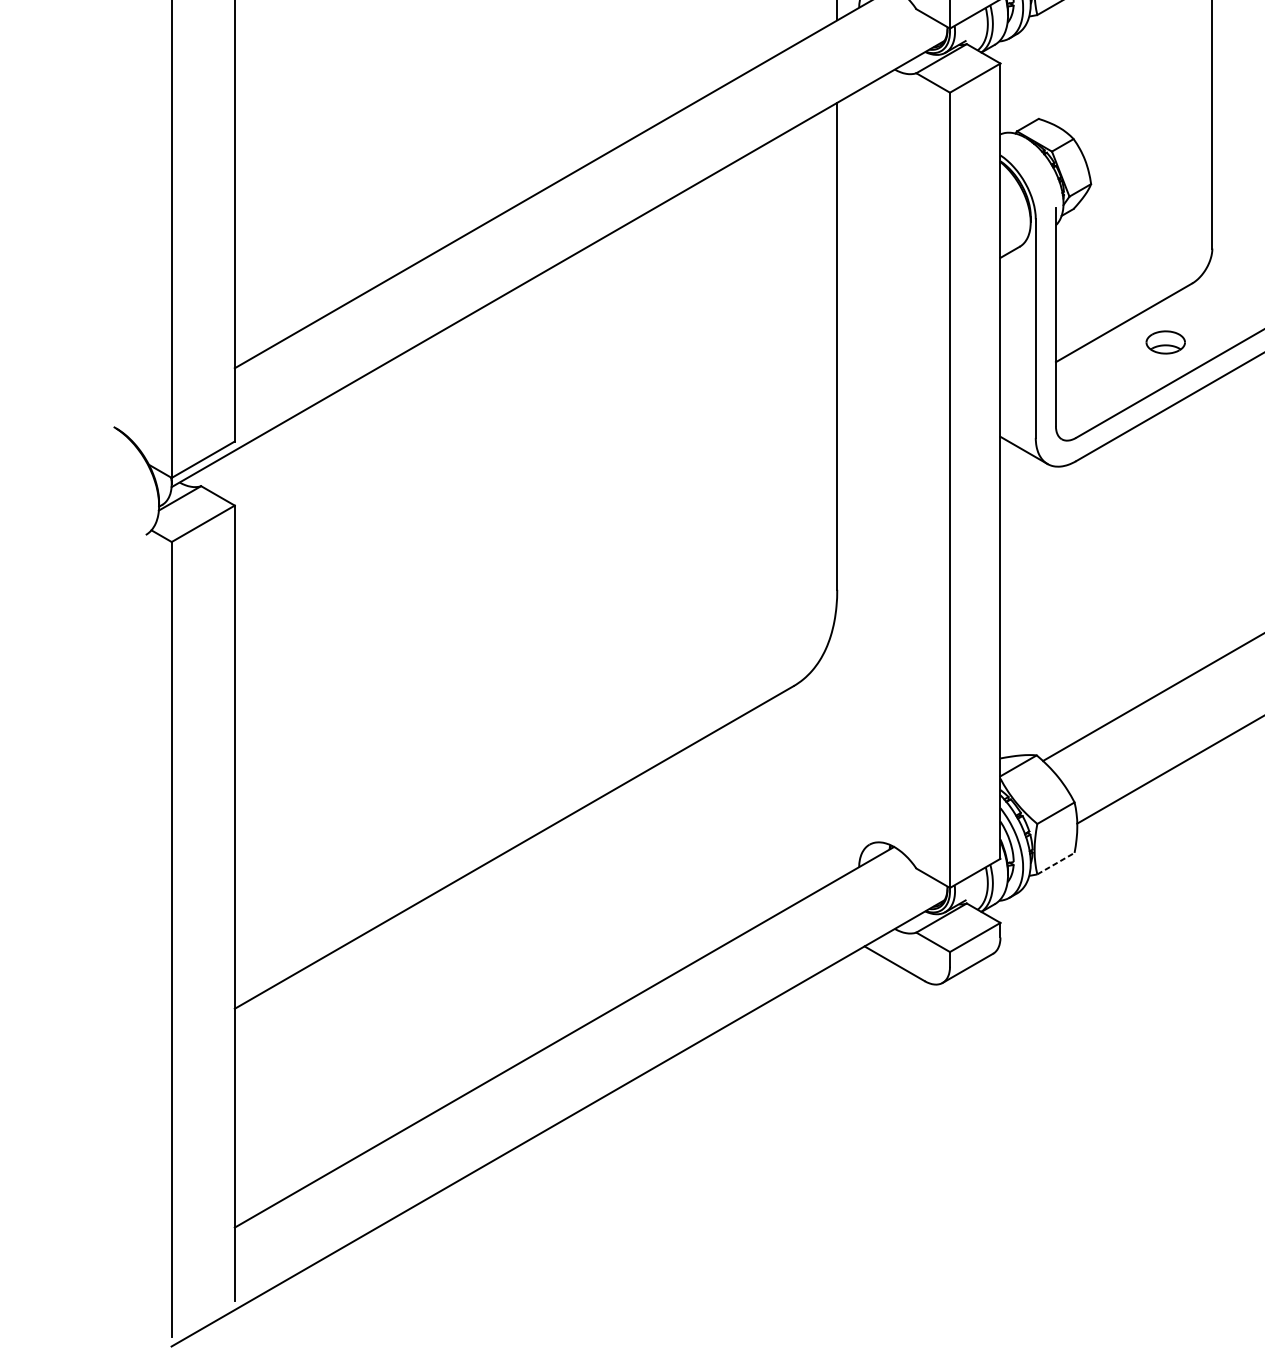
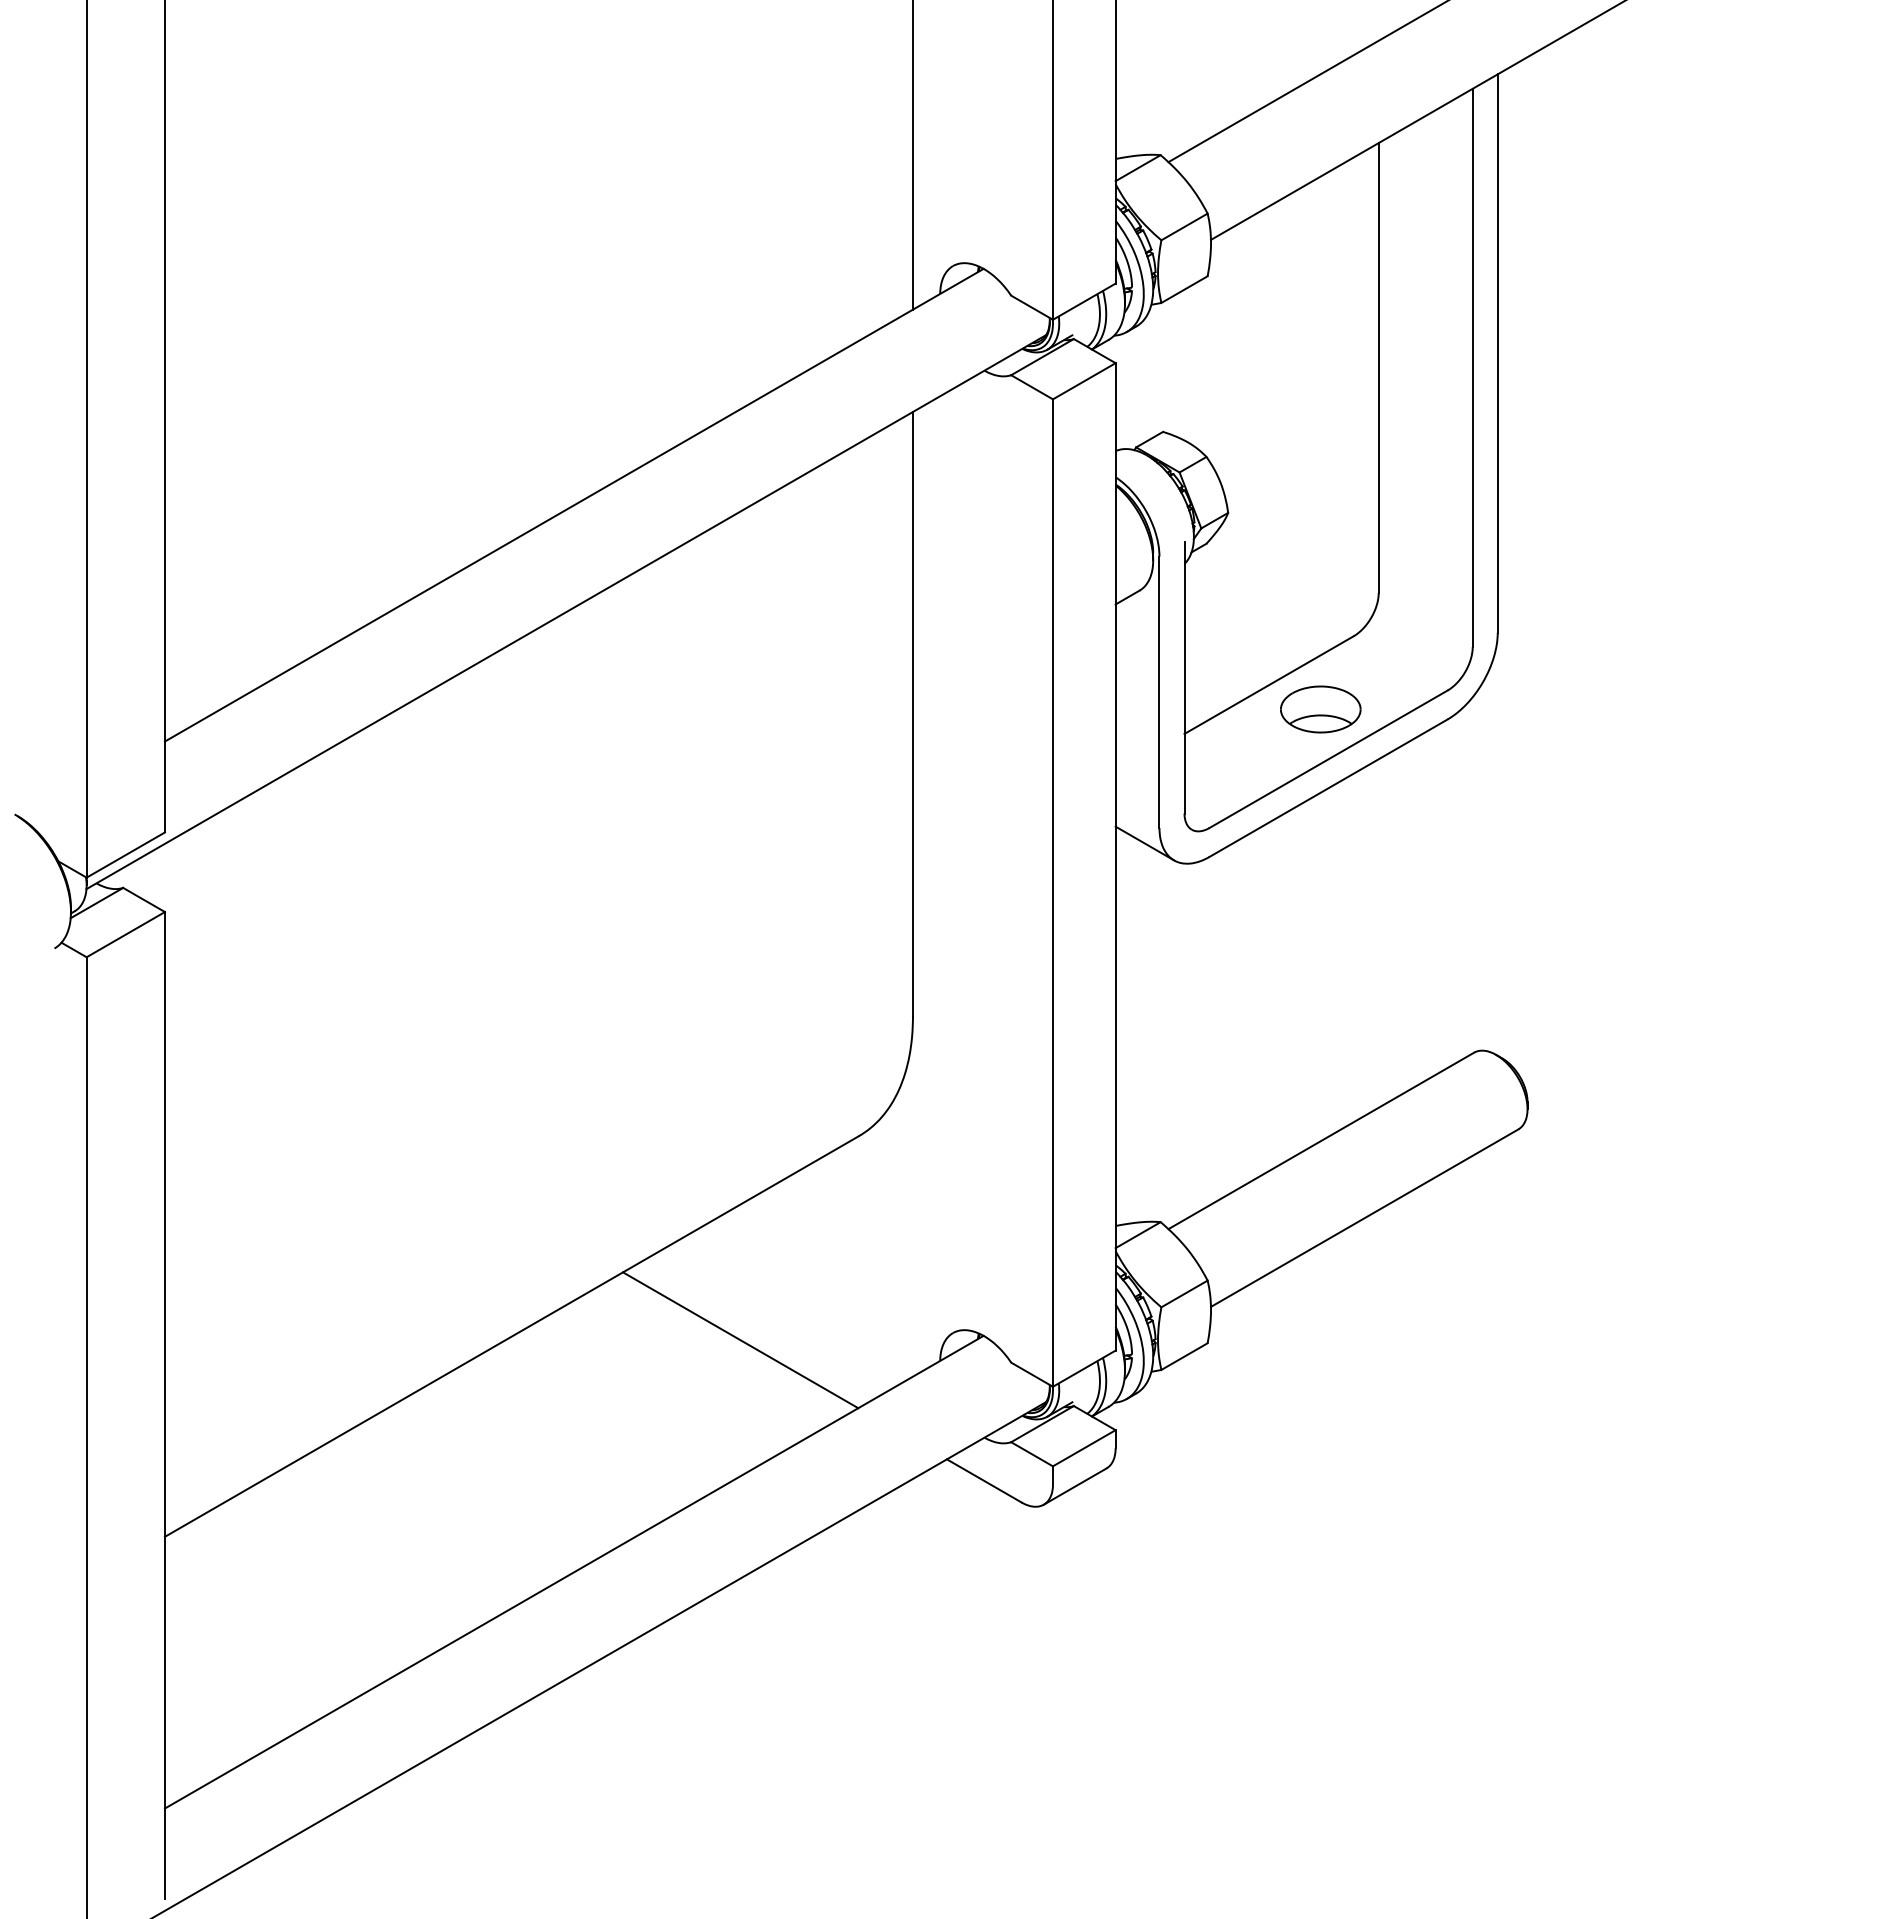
part: (1165, 342) -> (1320, 709), size x1.67
line: (698, 850) -> (740, 1340), added
line: (1055, 863) -> (1184, 1356), dashed -> solid

